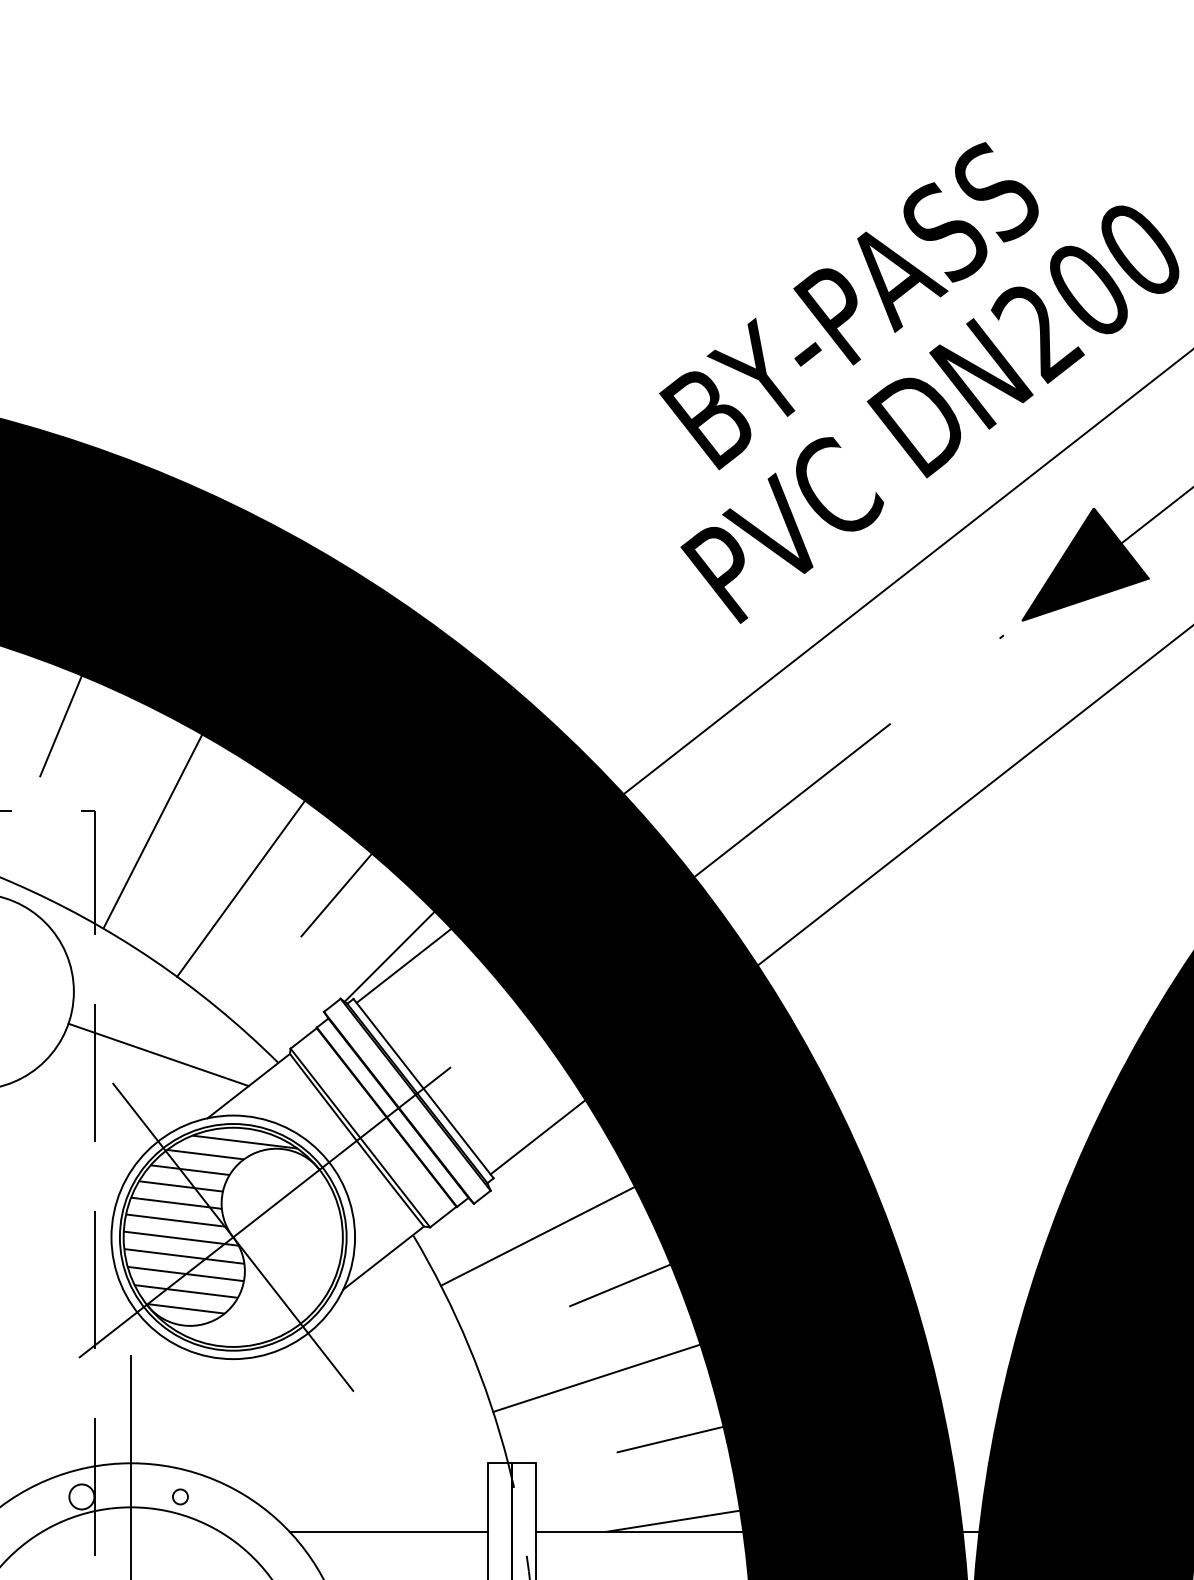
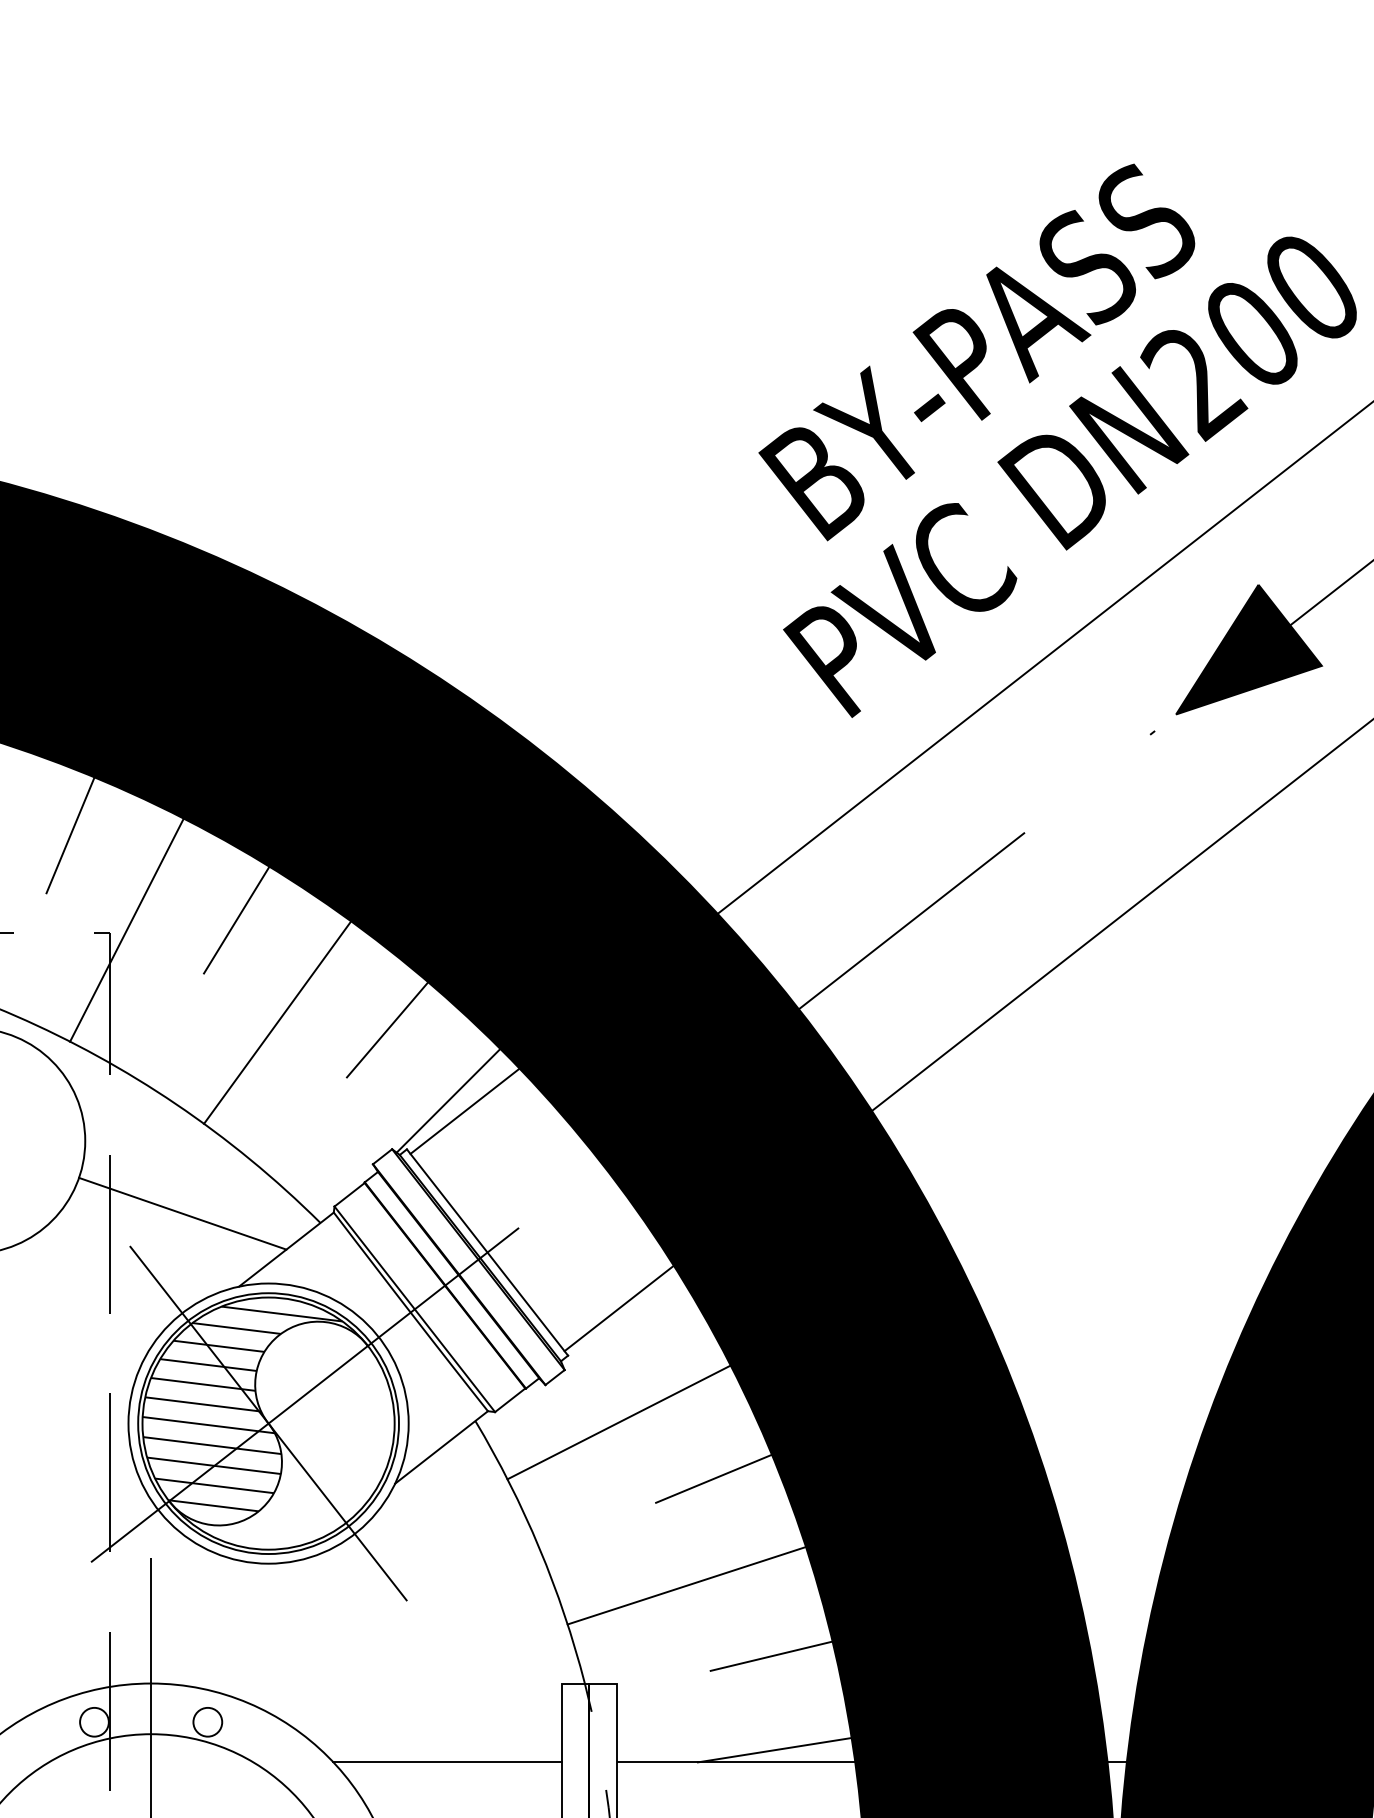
line: (205, 799) -> (236, 919), added
line: (153, 829) -> (126, 929), moved
circle: (180, 1496) -> (207, 1721), size x1.67

